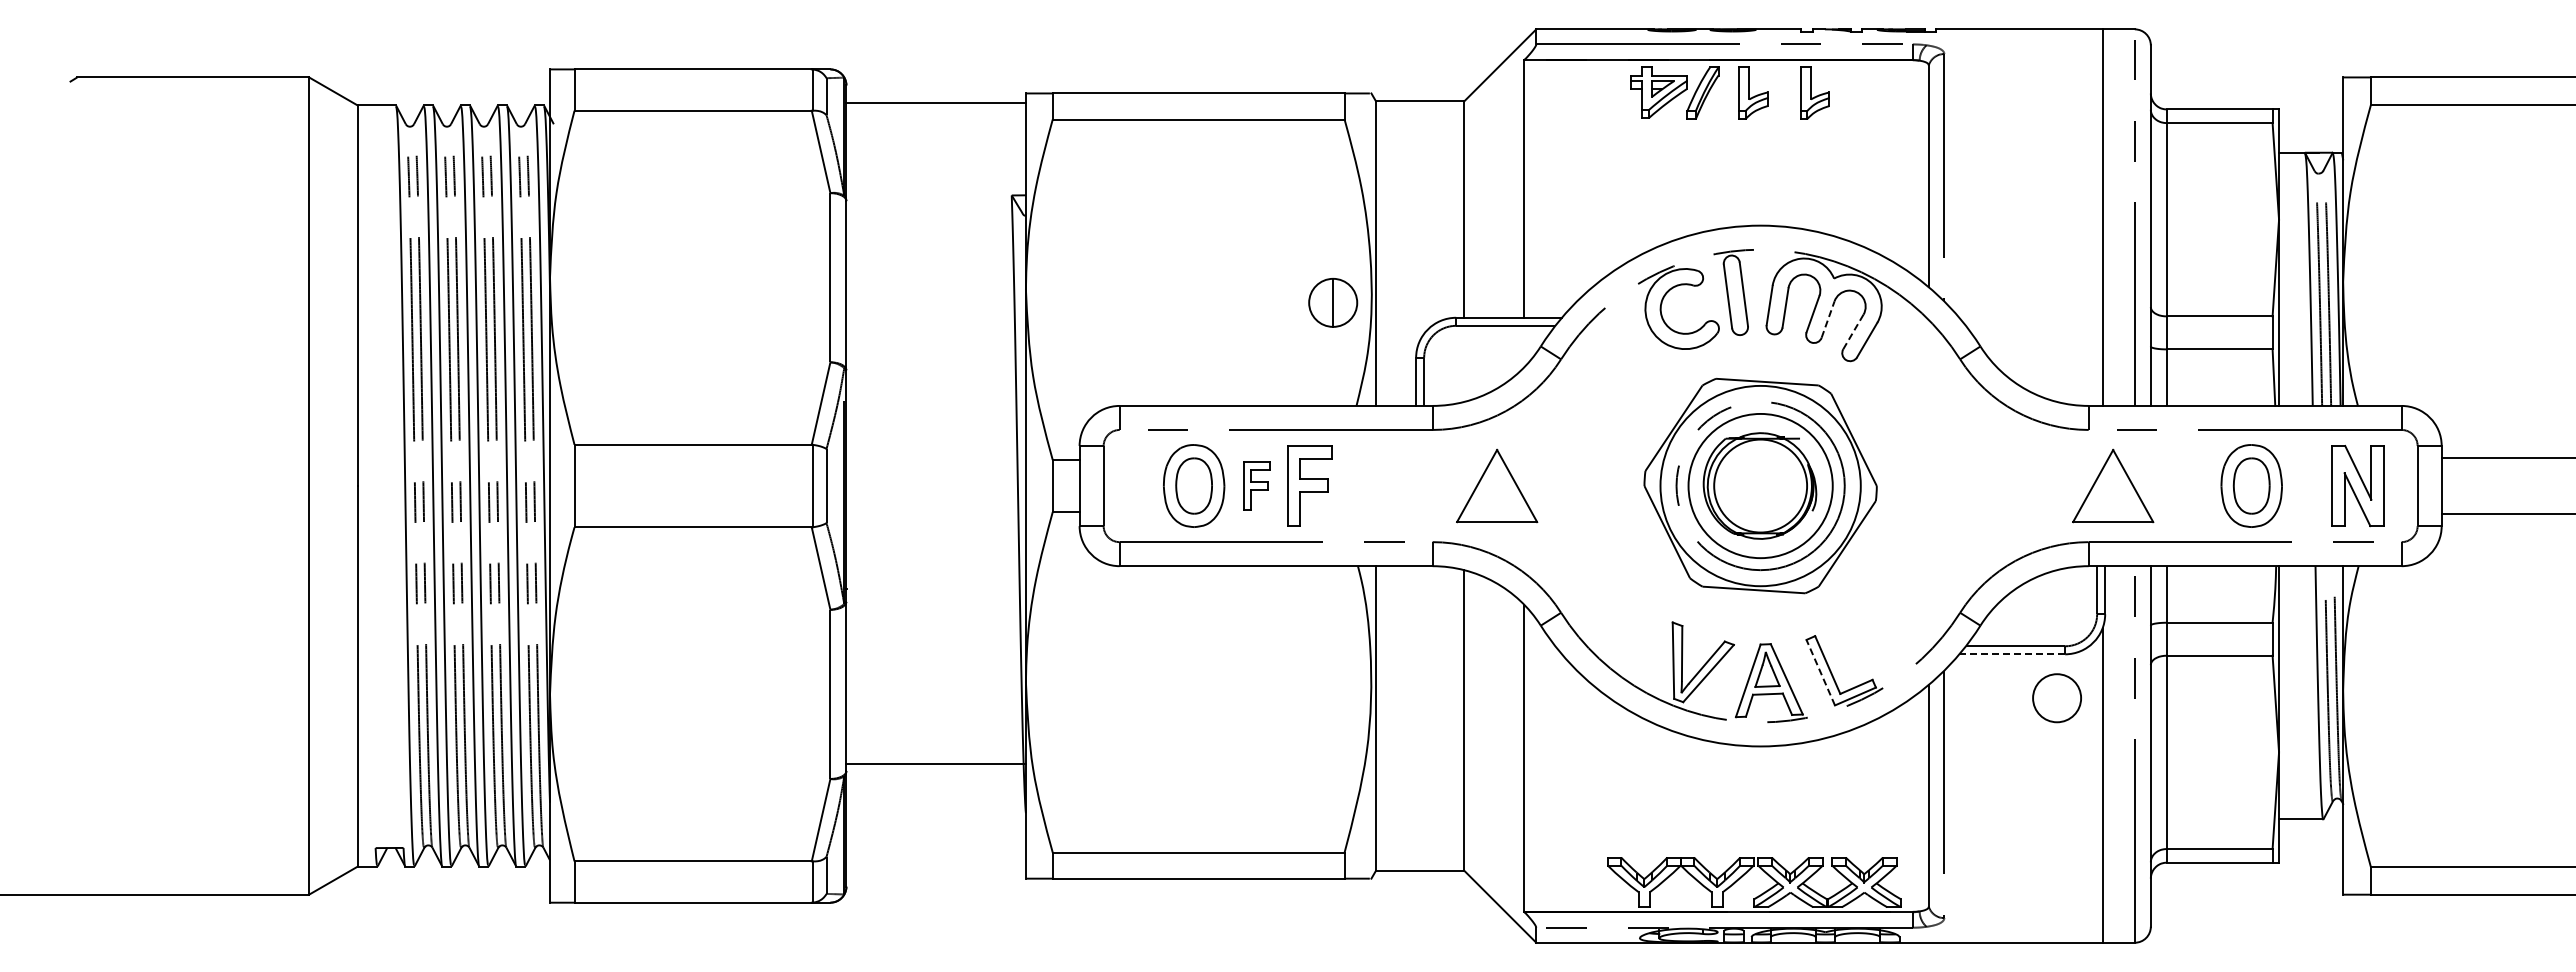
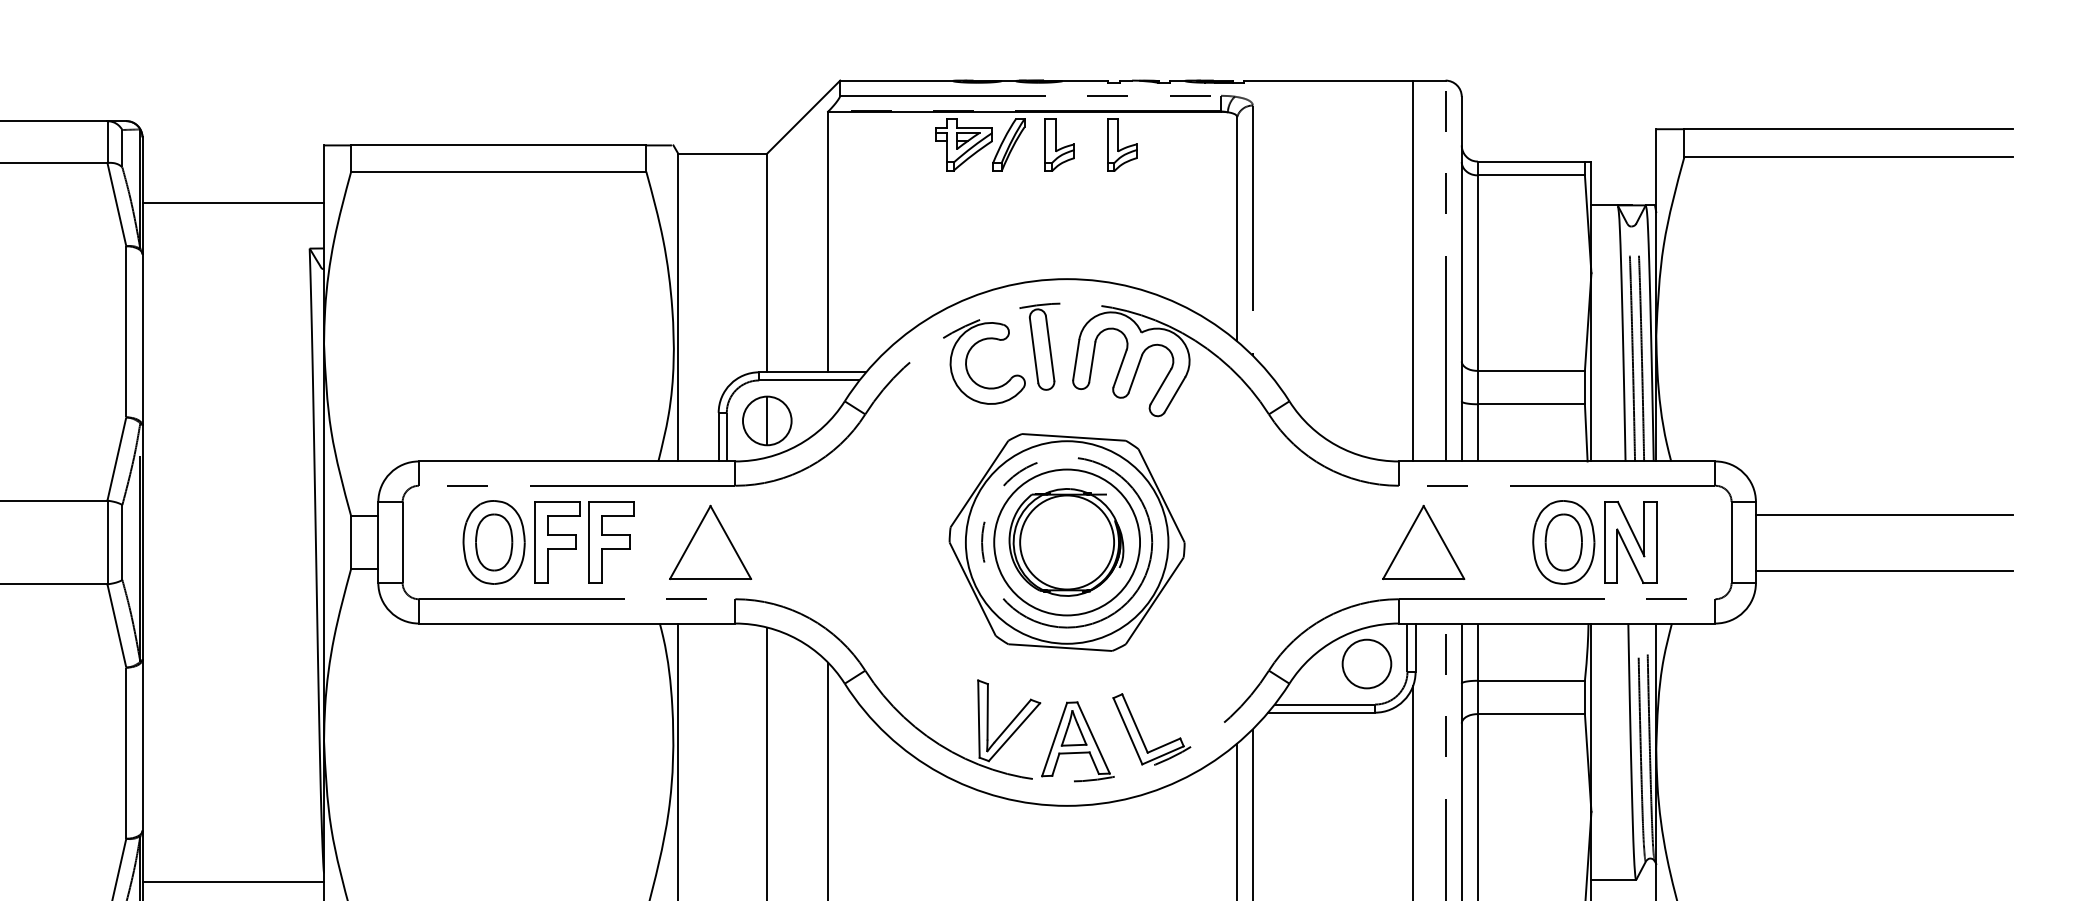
line: (935, 103) -> (232, 203), moved
part: (1333, 302) -> (767, 420), moved
line: (1828, 319) -> (1135, 374), dashed -> solid
line: (1853, 331) -> (1161, 386), dashed -> solid
part: (1256, 485) -> (557, 541), size x1.67
part: (1497, 485) -> (710, 541), moved
part: (2357, 486) -> (1630, 542), moved
line: (2012, 654) -> (1321, 712), dashed -> solid
line: (1820, 672) -> (1127, 731), dashed -> solid
circle: (2056, 698) -> (1366, 664), moved
line: (935, 763) -> (232, 881), moved

